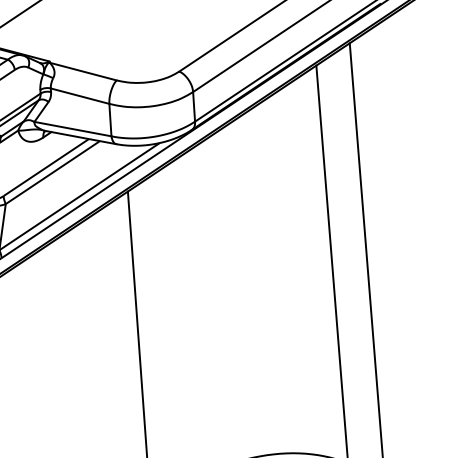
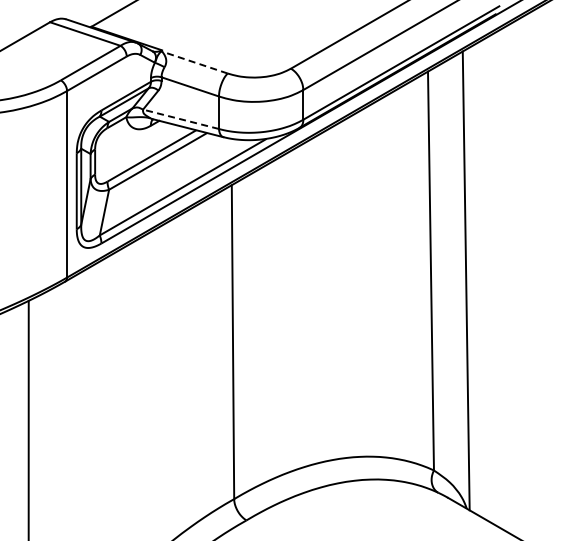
line: (82, 71) -> (194, 62), solid -> dashed
line: (72, 129) -> (180, 119), solid -> dashed

